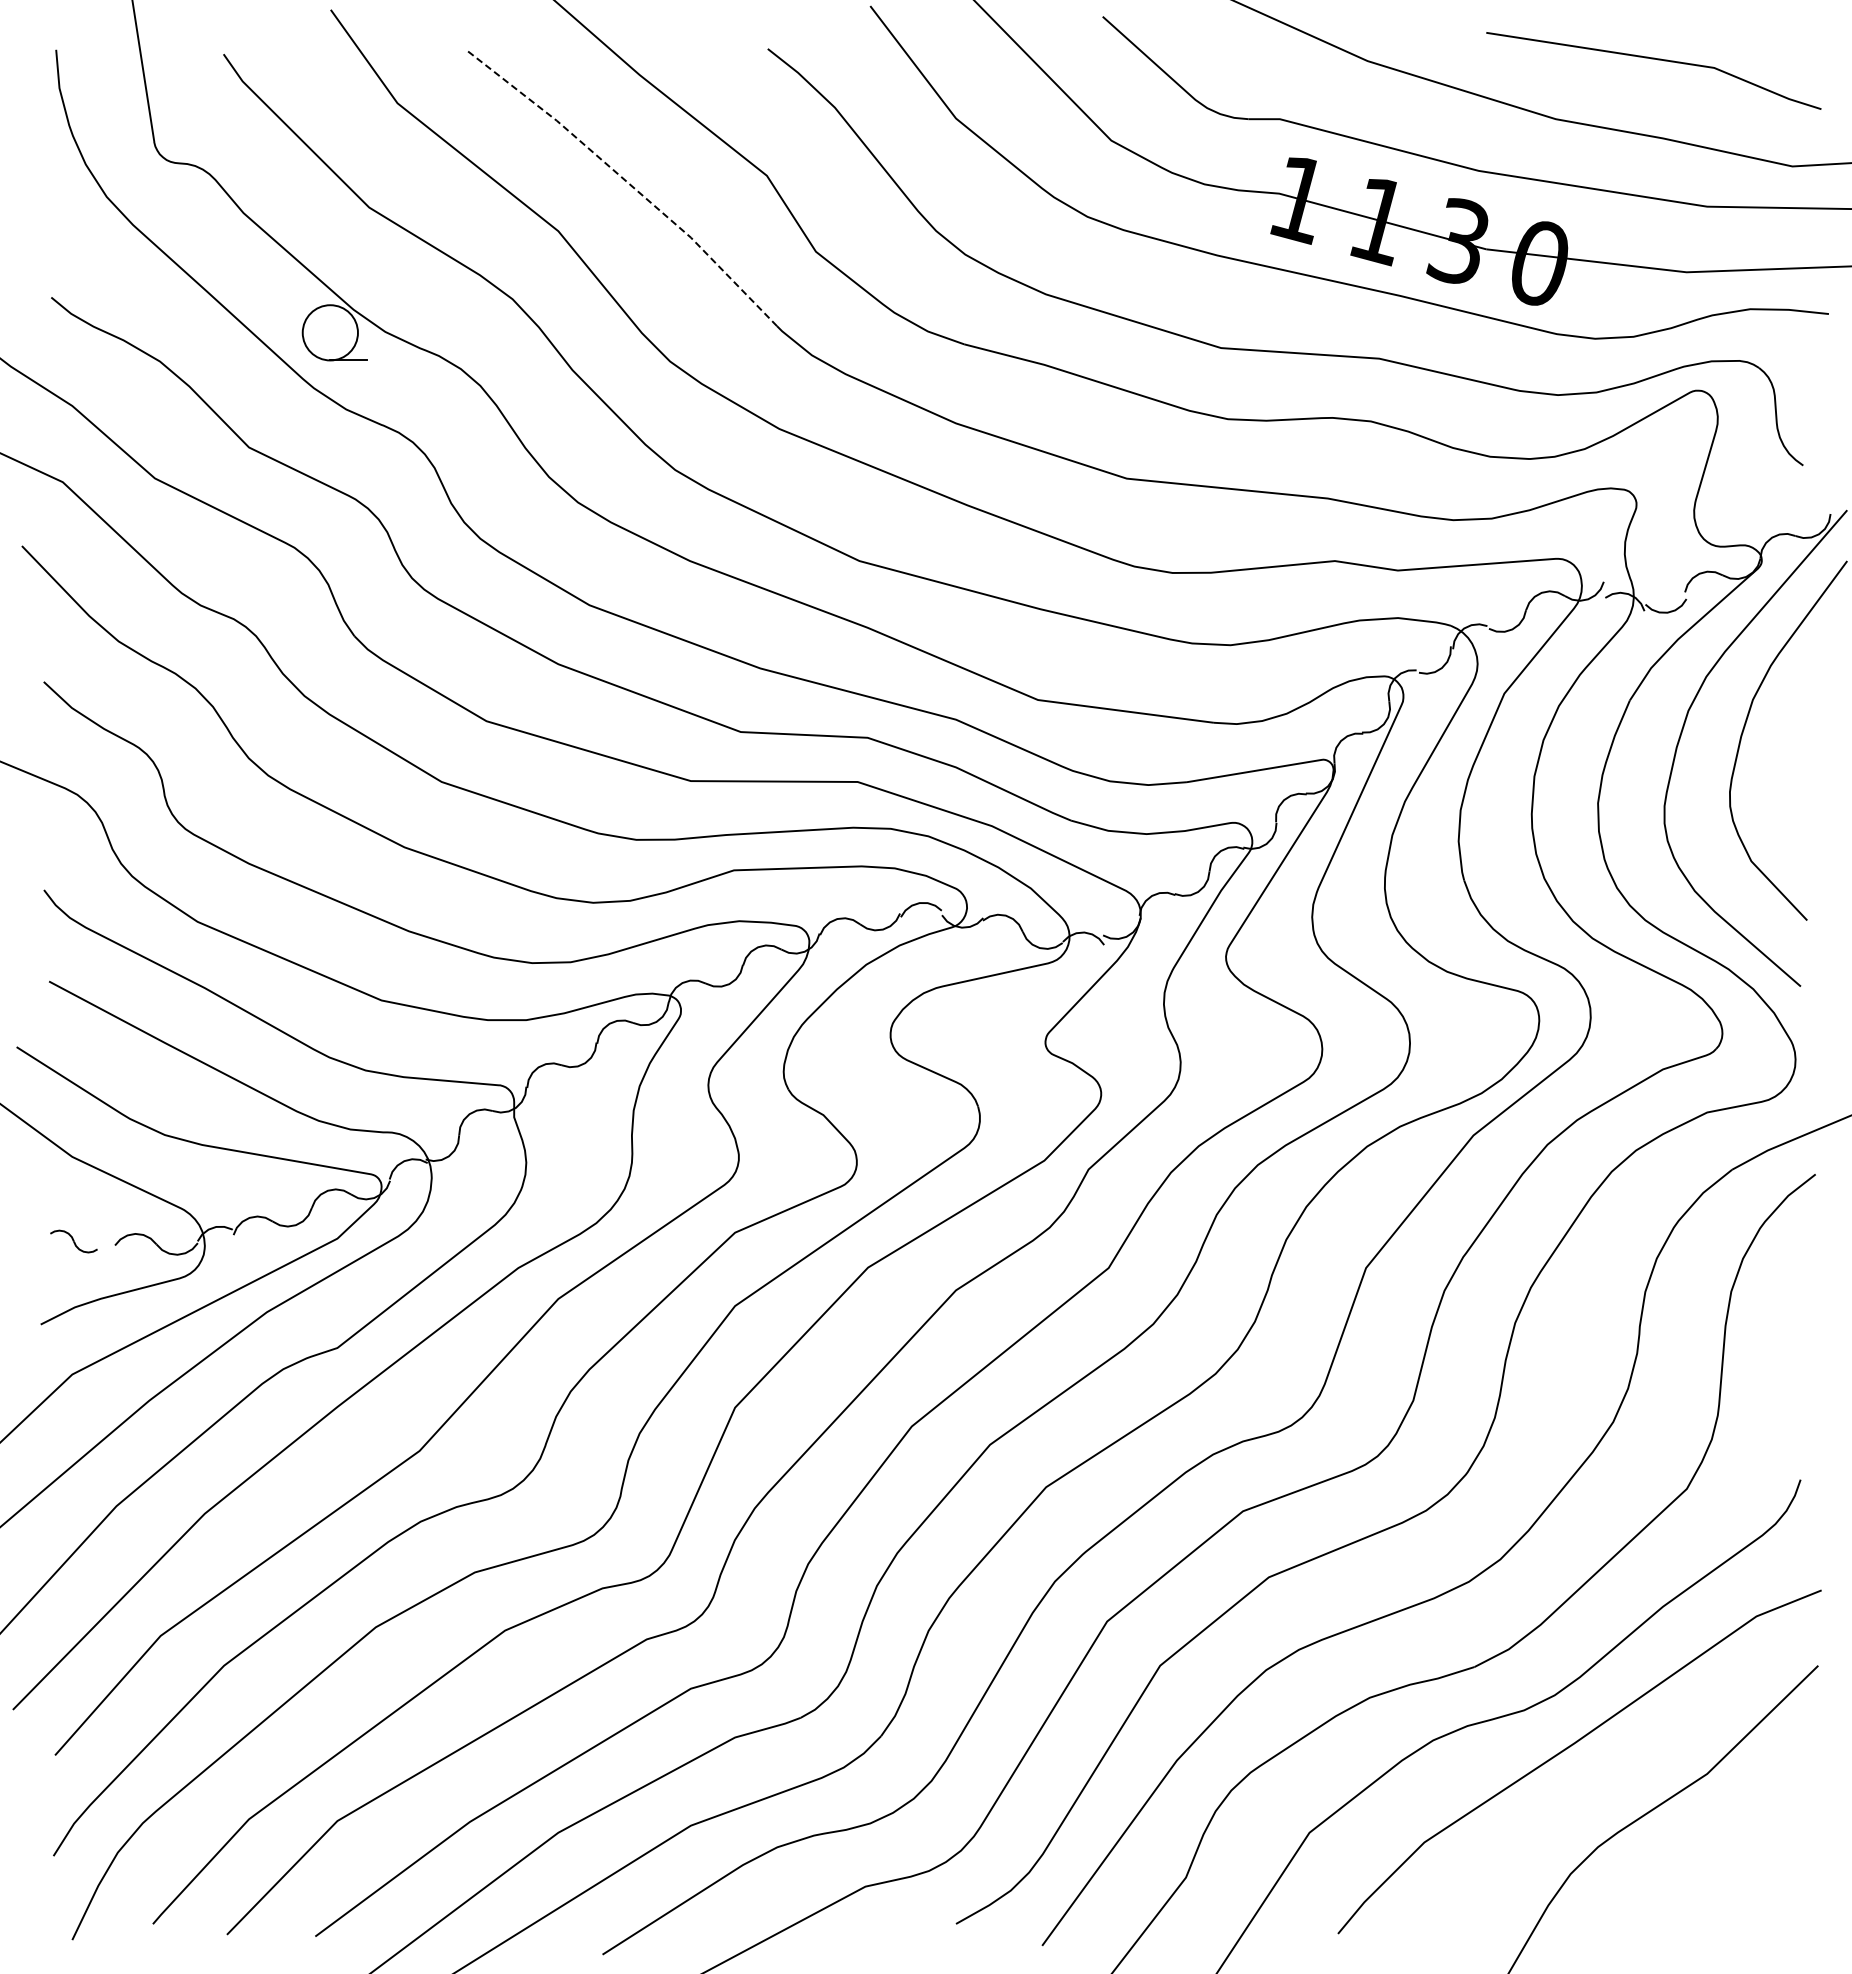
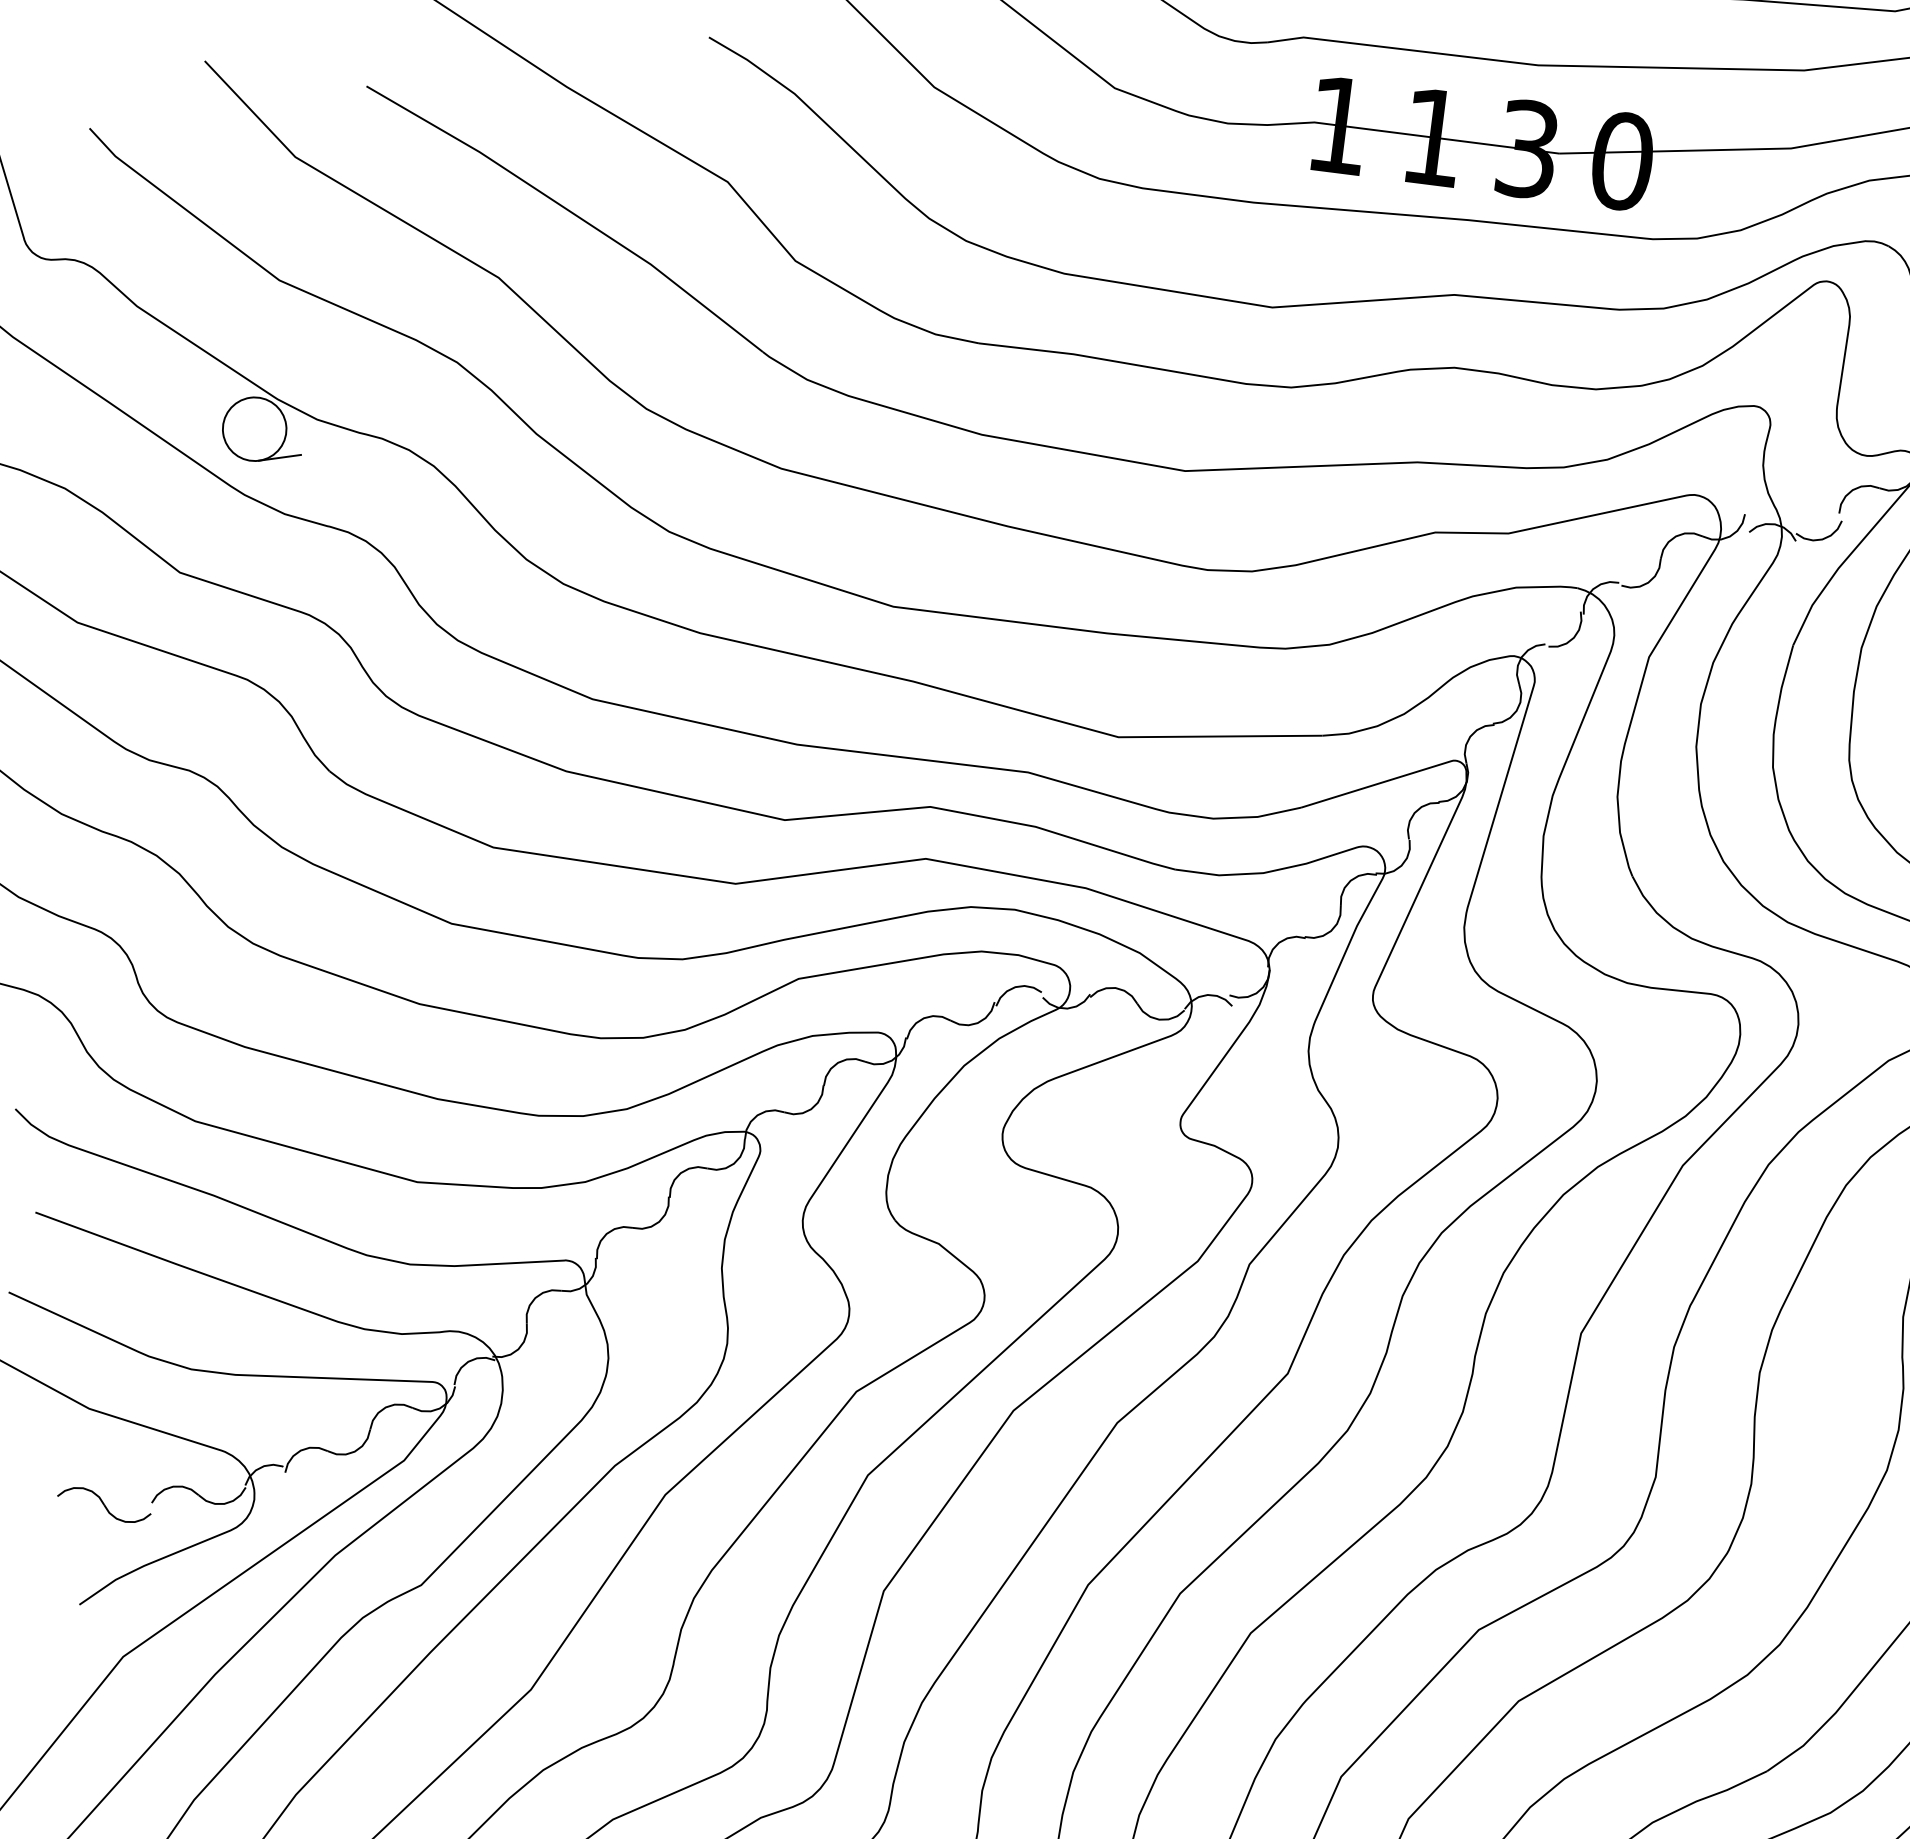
line: (627, 182) -> (569, 211), dashed -> solid
part: (73, 1241) -> (103, 1504), size x1.67

